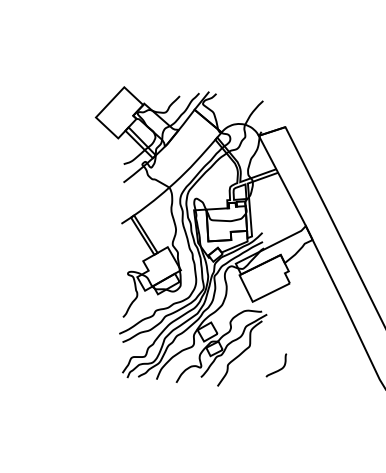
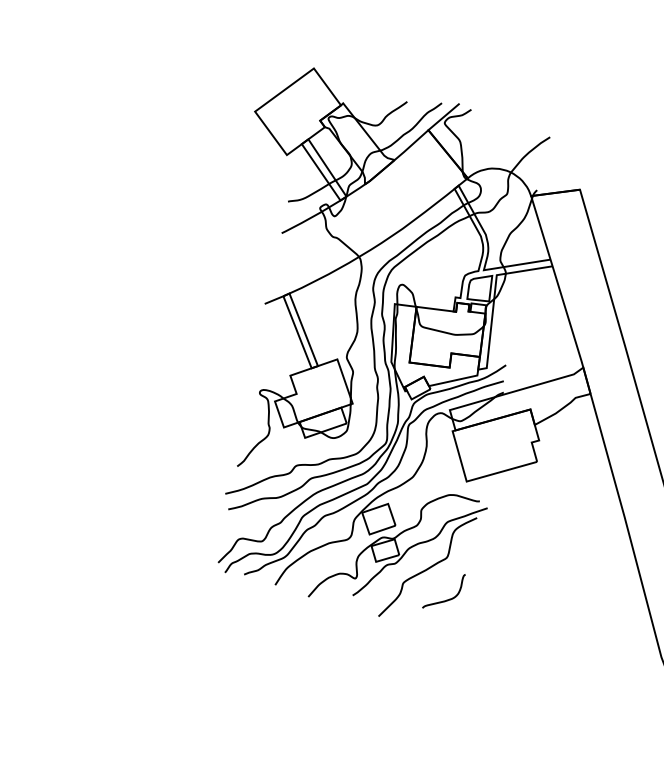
curve: (278, 369) -> (446, 598), moved

